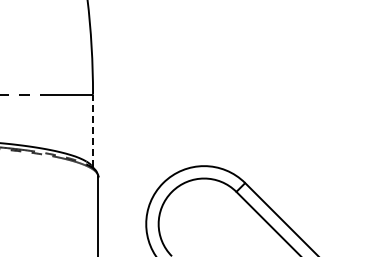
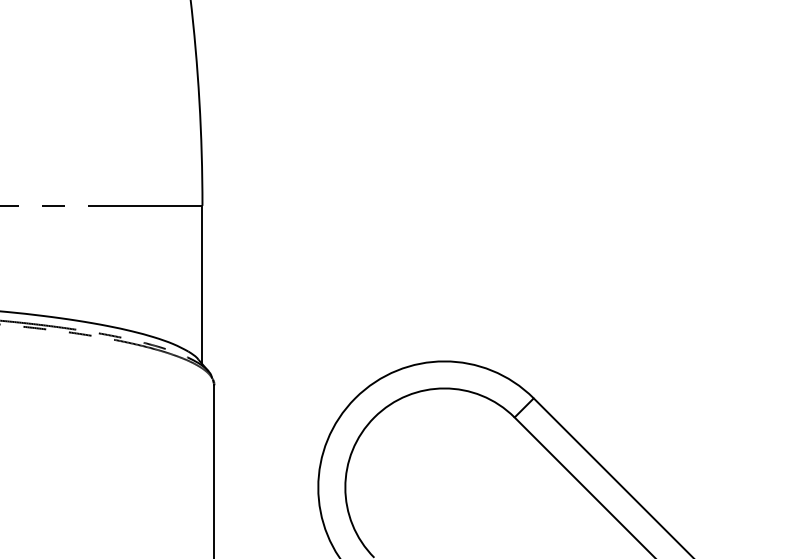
line: (93, 130) -> (203, 283), dashed -> solid

